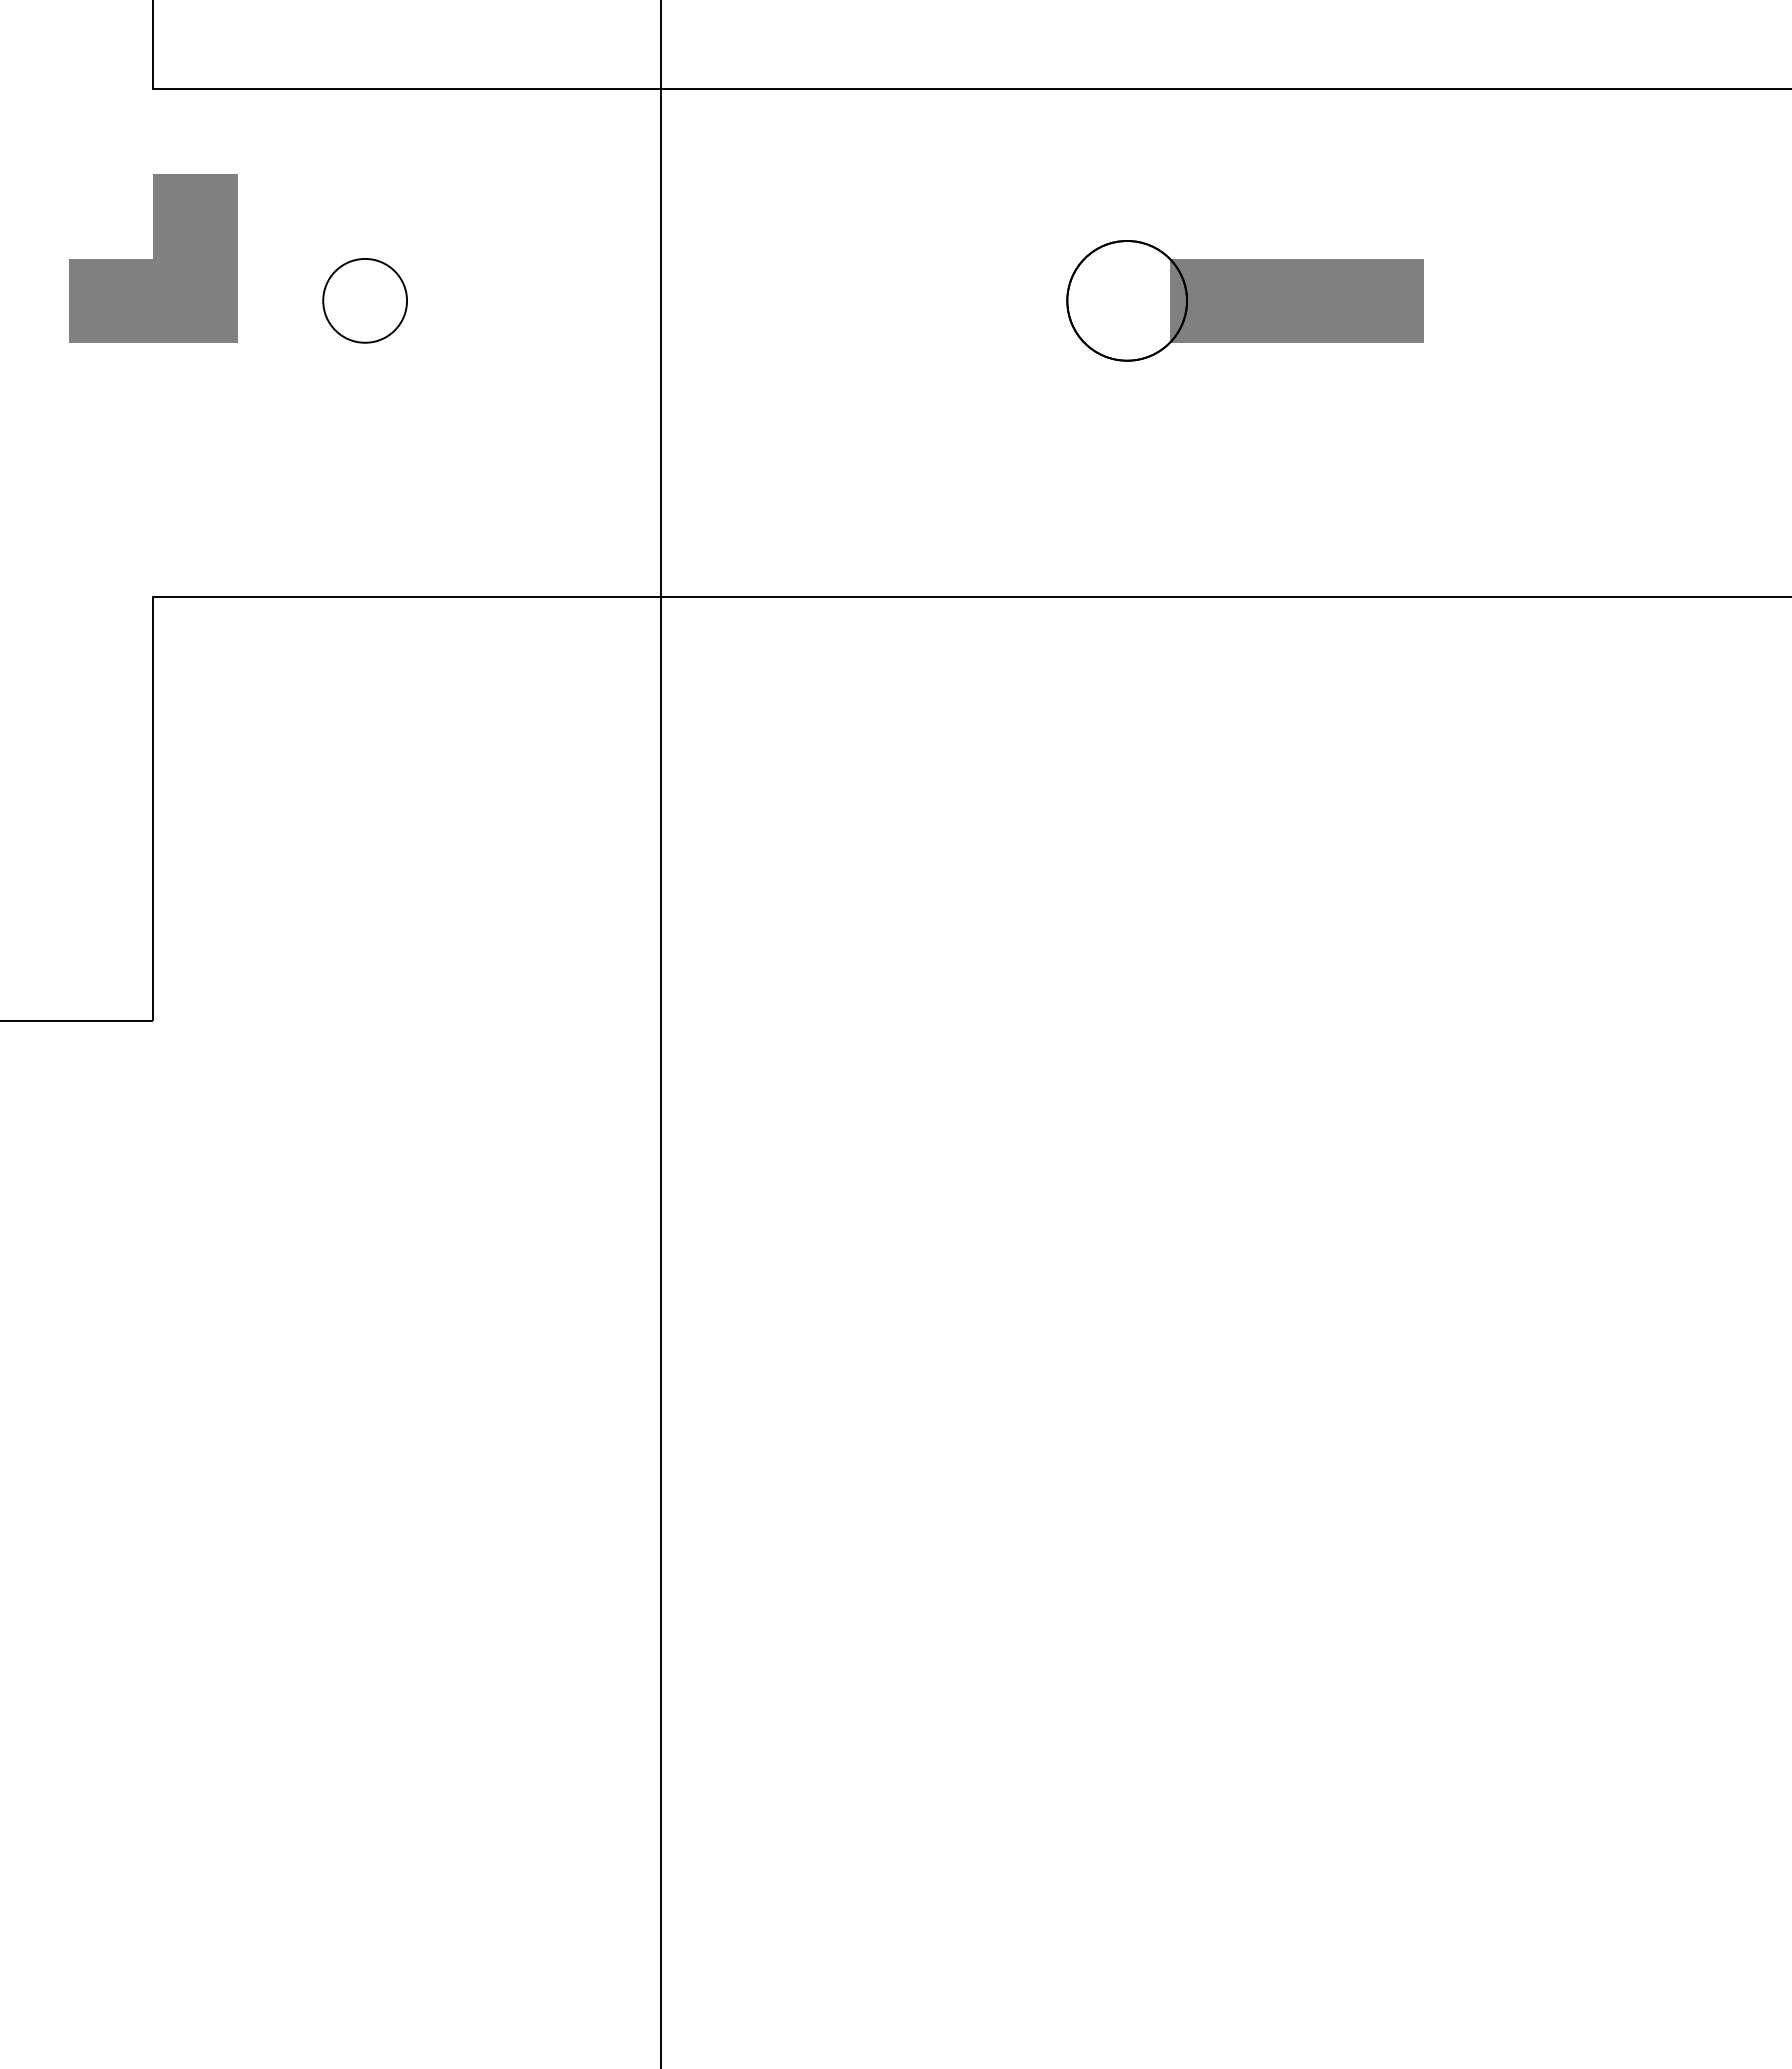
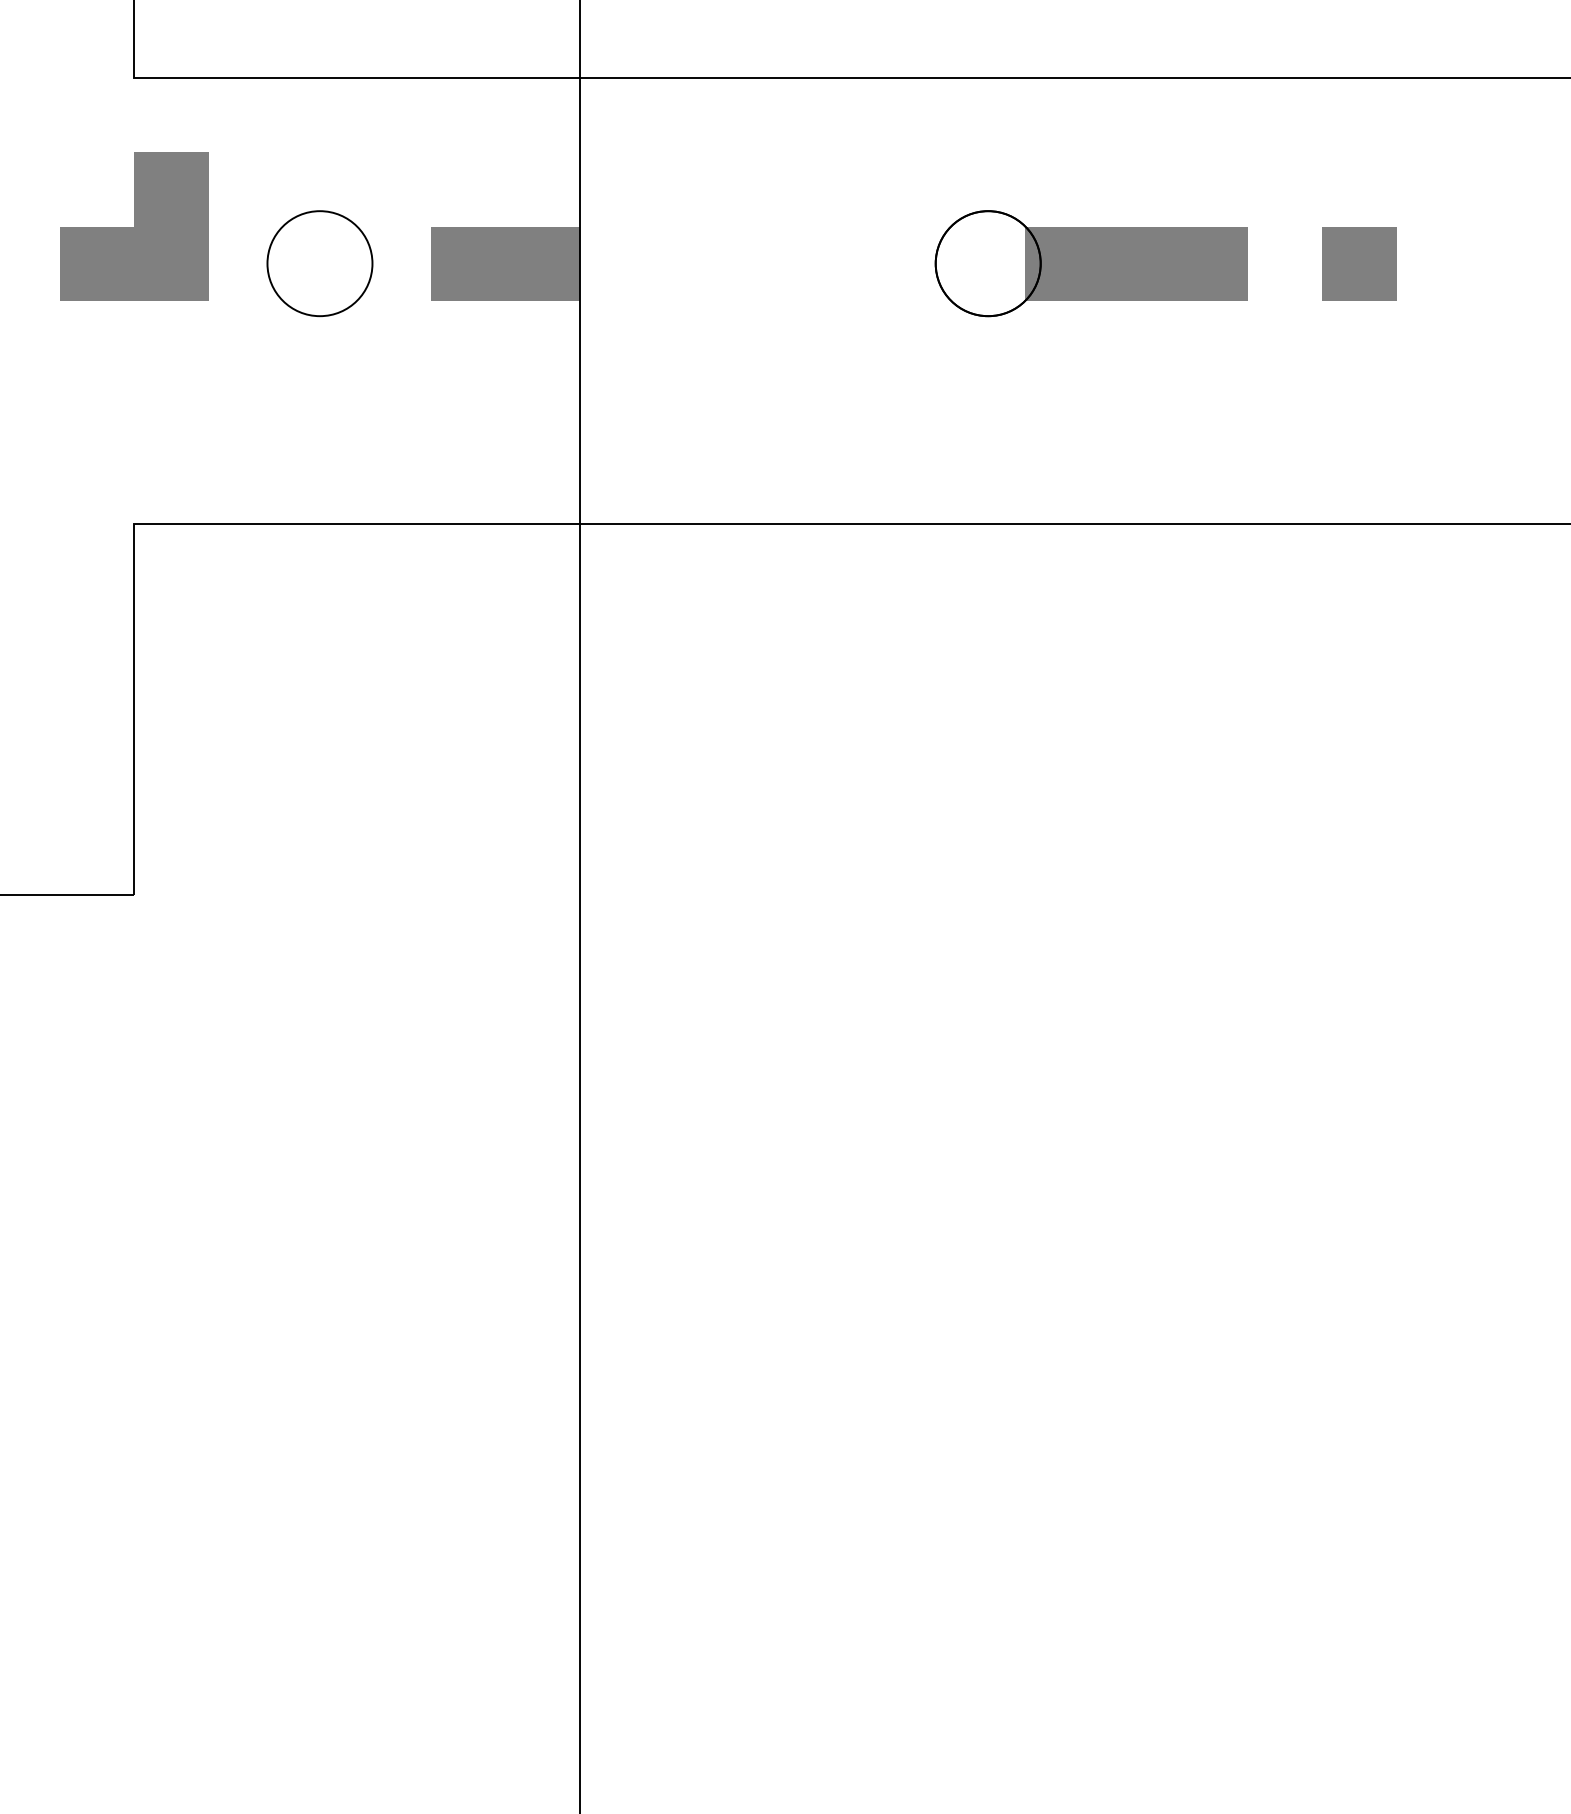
circle: (365, 300) -> (320, 263), size x1.43
fill: (576, 300) -> (505, 263), added
fill: (1507, 300) -> (1321, 263), added

